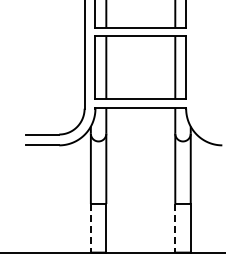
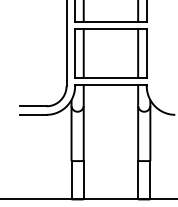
line: (90, 228) -> (71, 180), dashed -> solid
line: (175, 228) -> (138, 180), dashed -> solid

